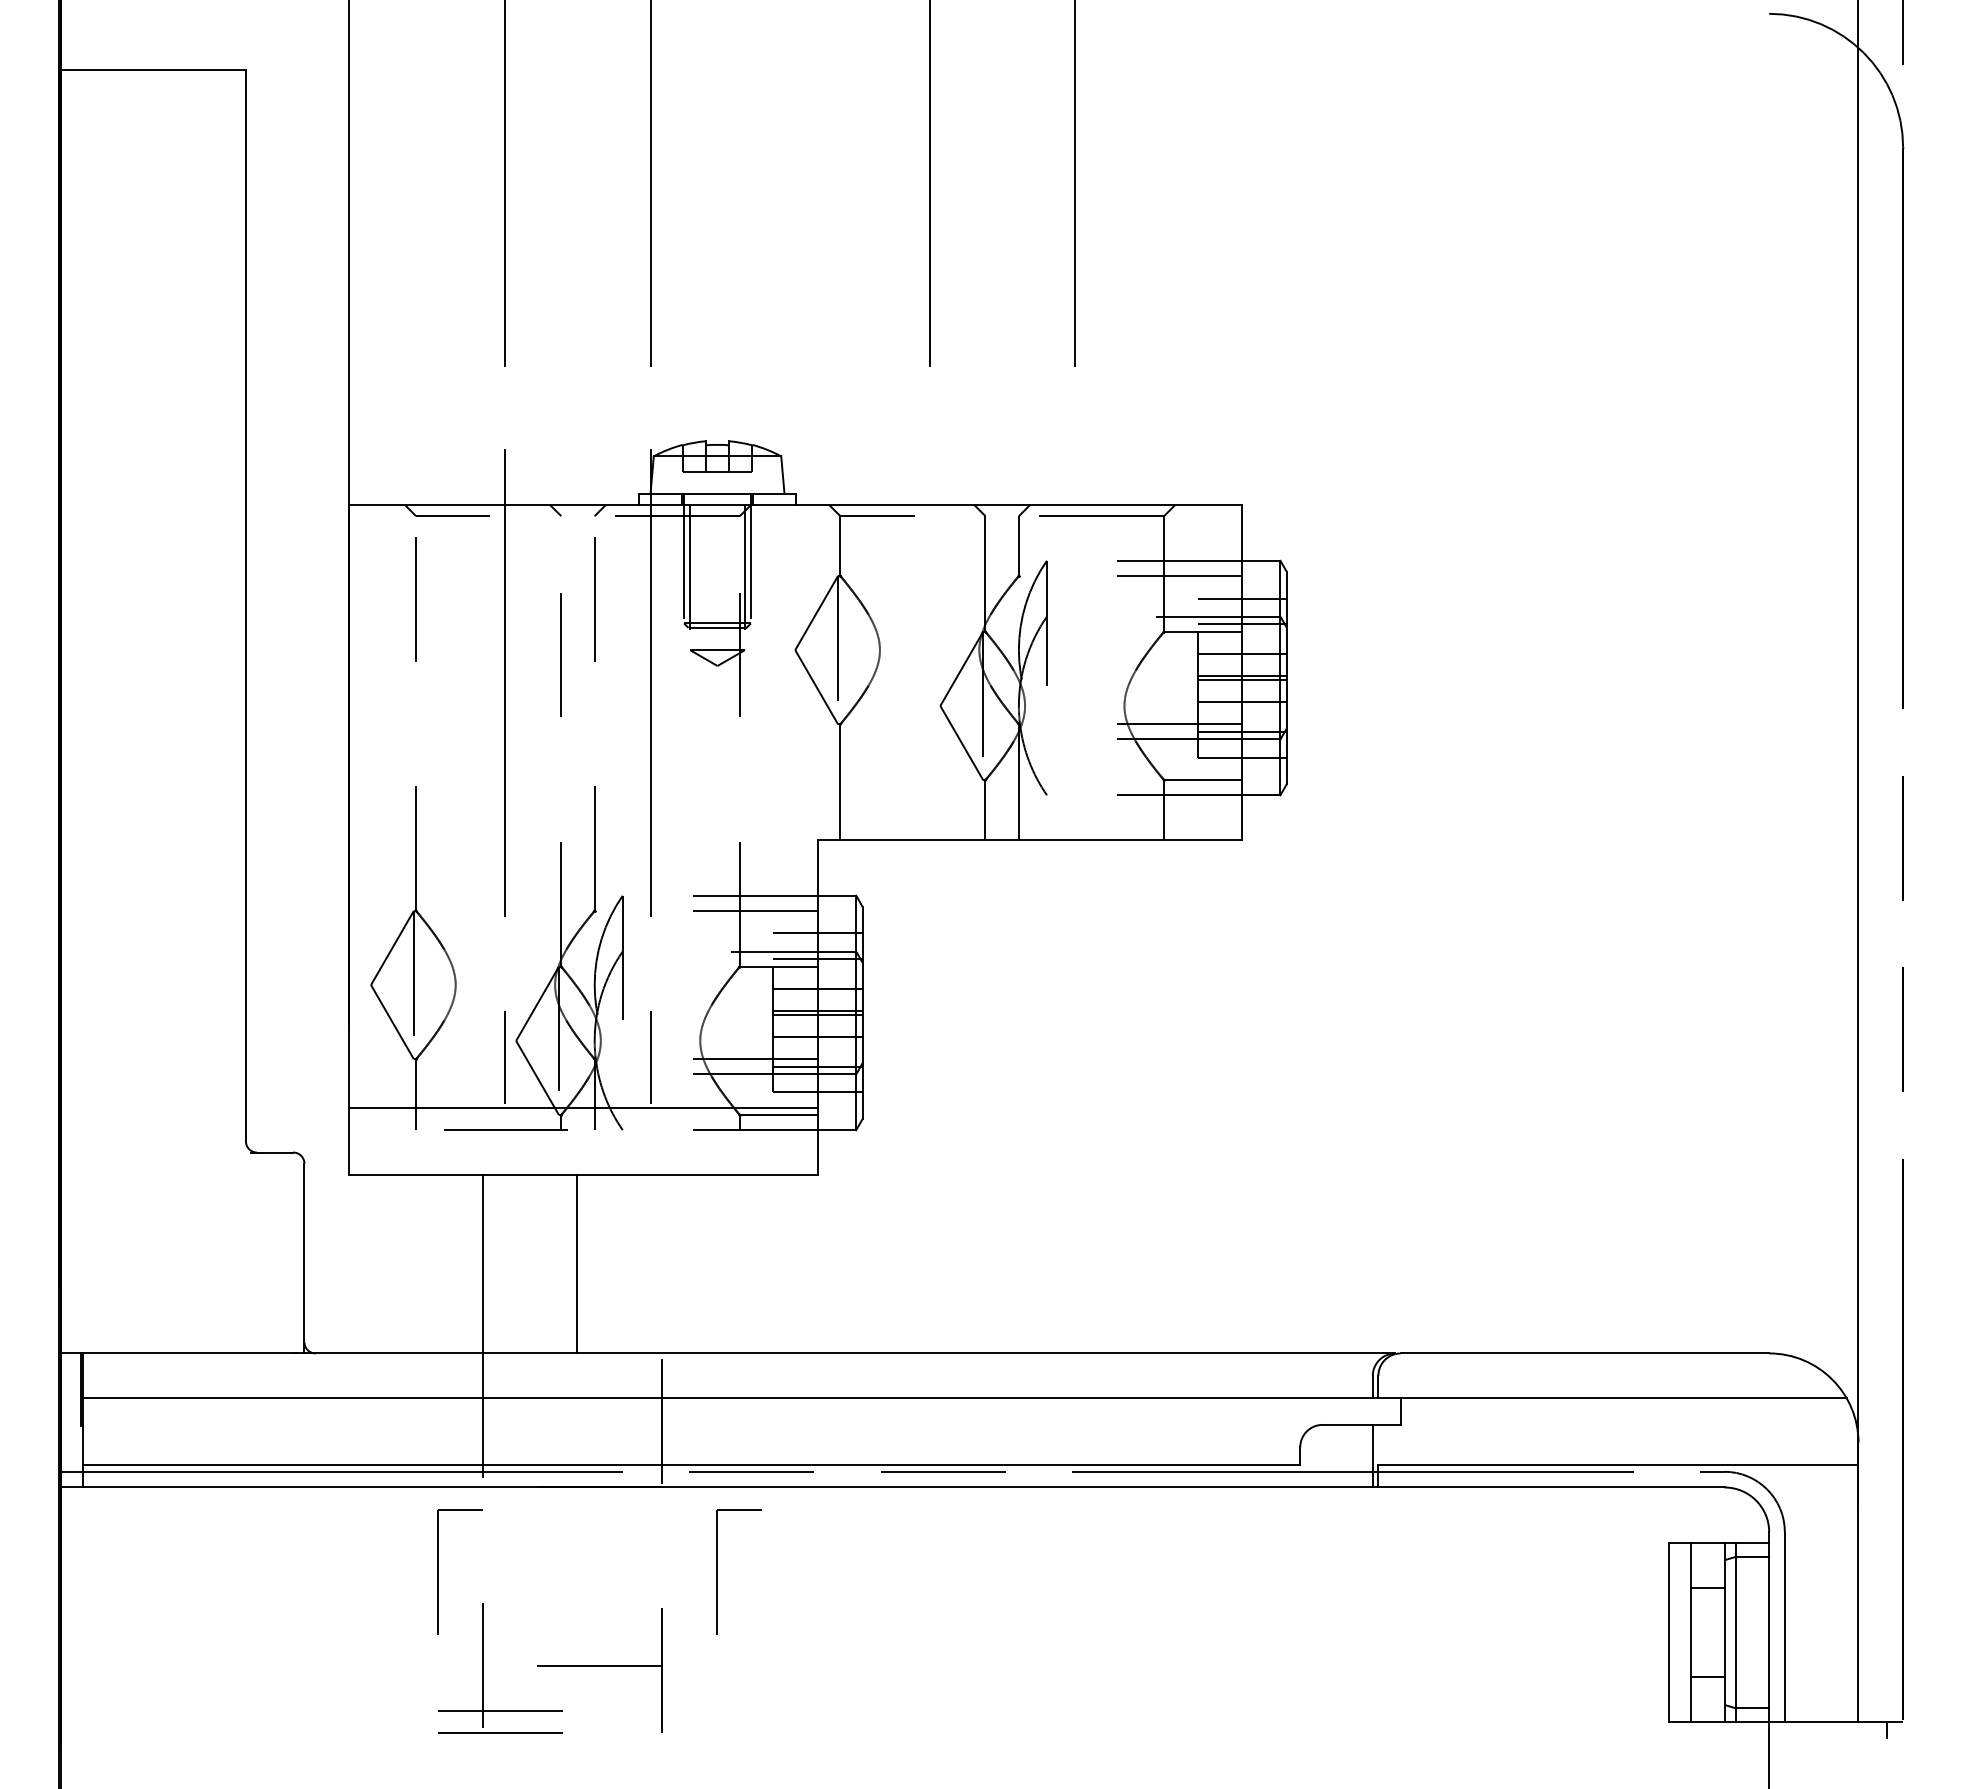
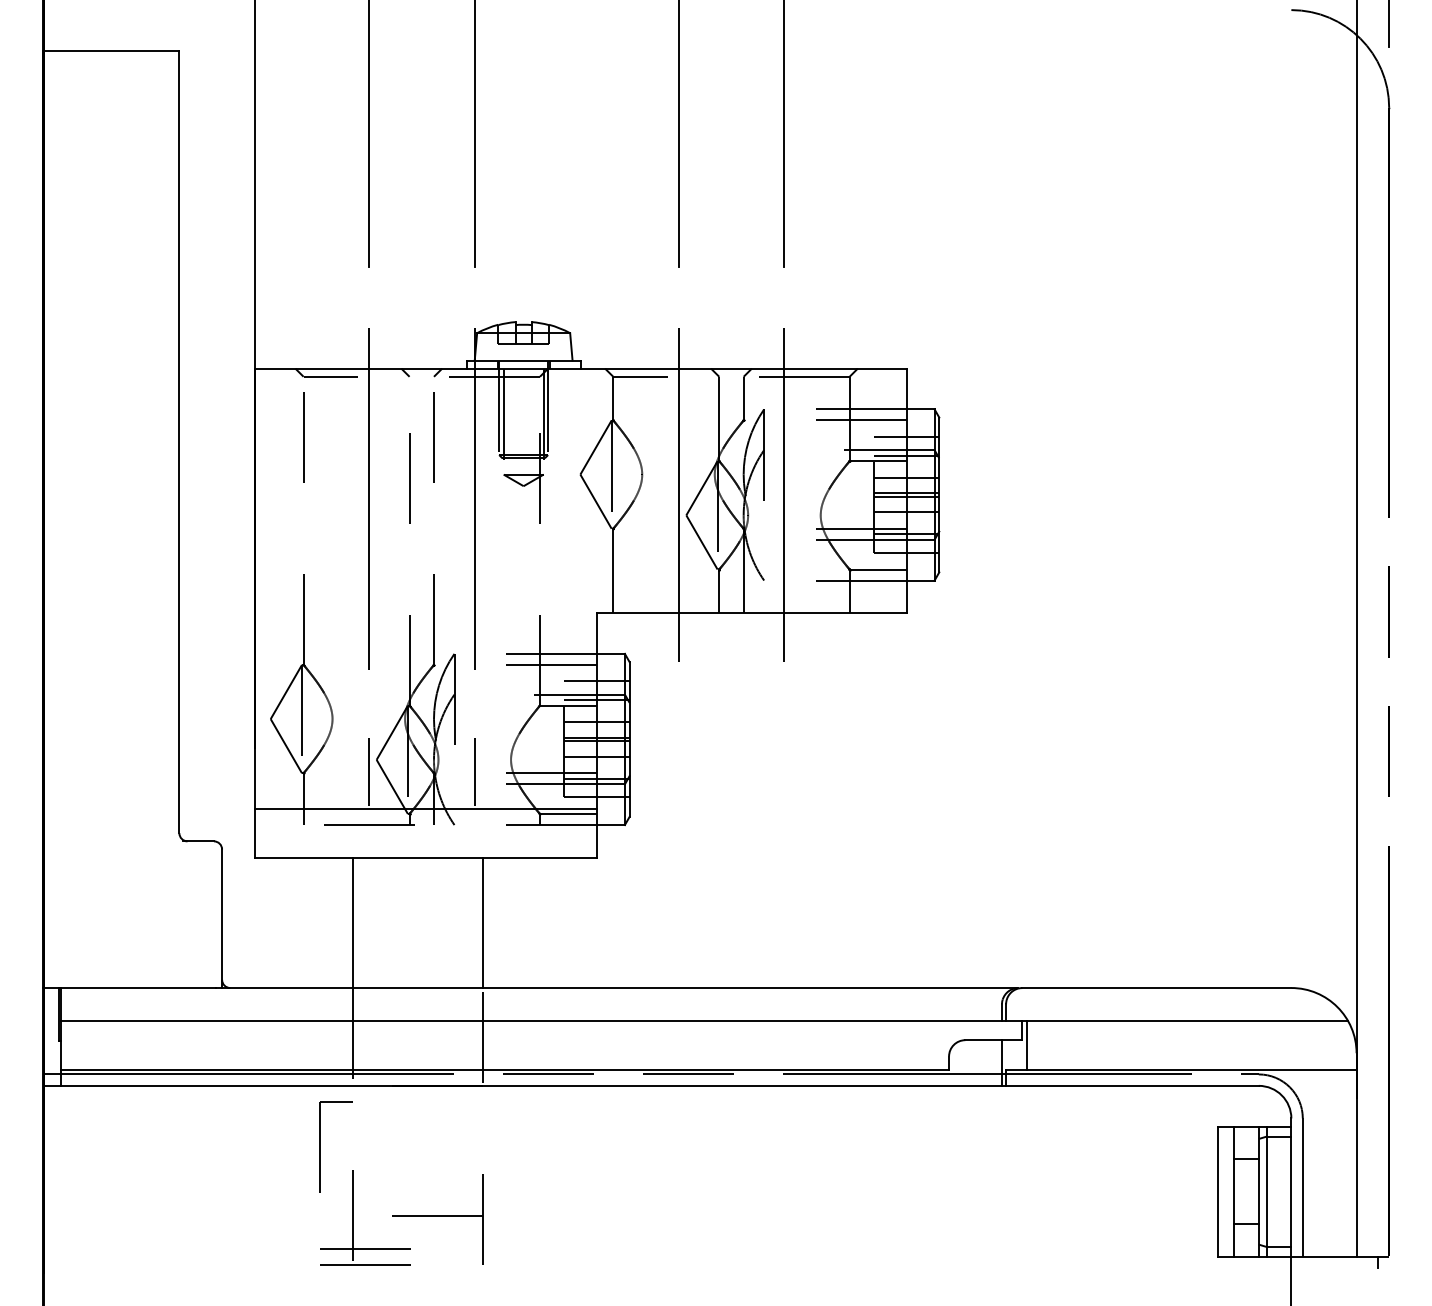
line: (929, 677) -> (678, 494), added
line: (1074, 677) -> (784, 494), added
line: (576, 1263) -> (482, 922), moved
line: (1406, 1431) -> (1026, 1045), added
part: (717, 1571) -> (523, 1147), removed

